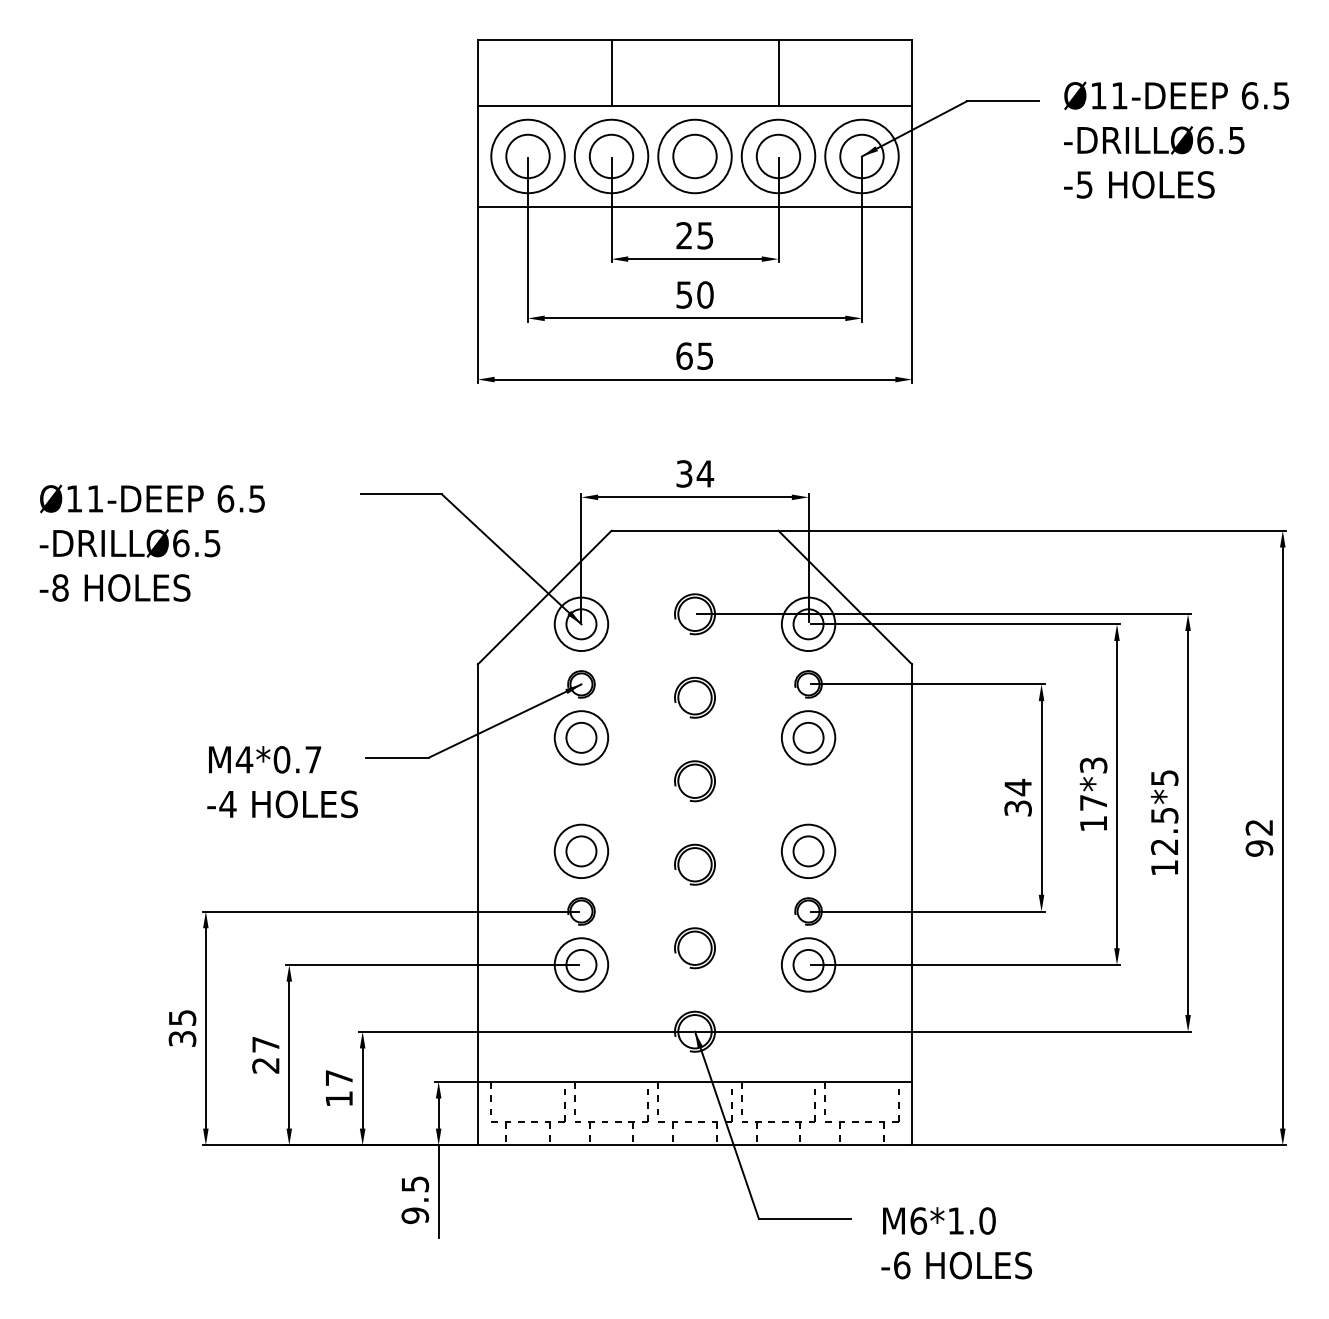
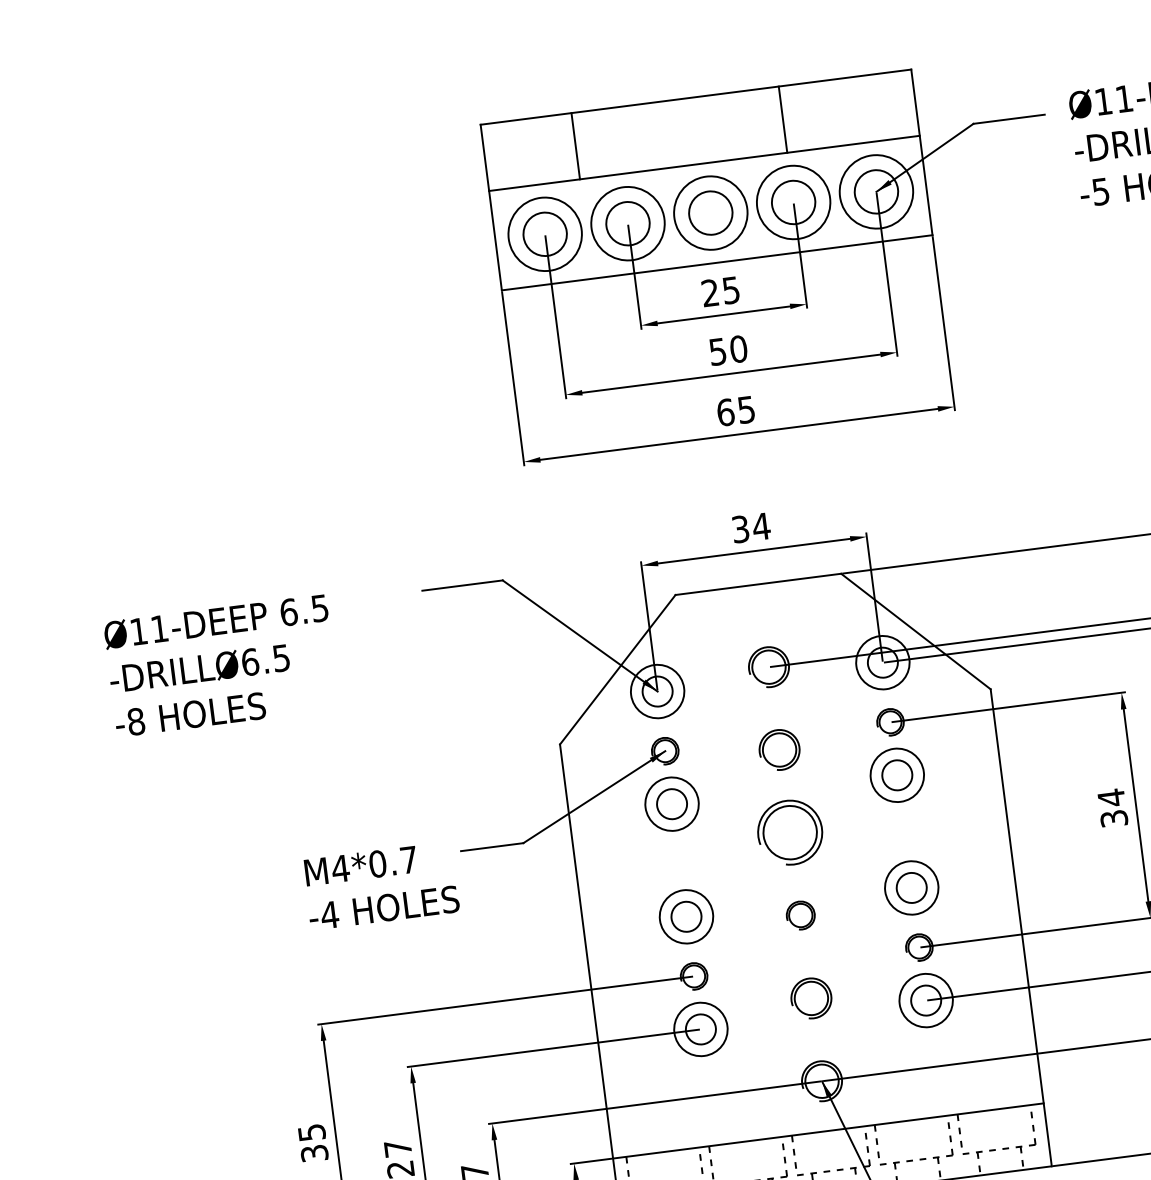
line: (611, 72) -> (575, 145), moved
part: (694, 781) -> (789, 833), size x1.6
part: (694, 864) -> (800, 915), size x0.7

